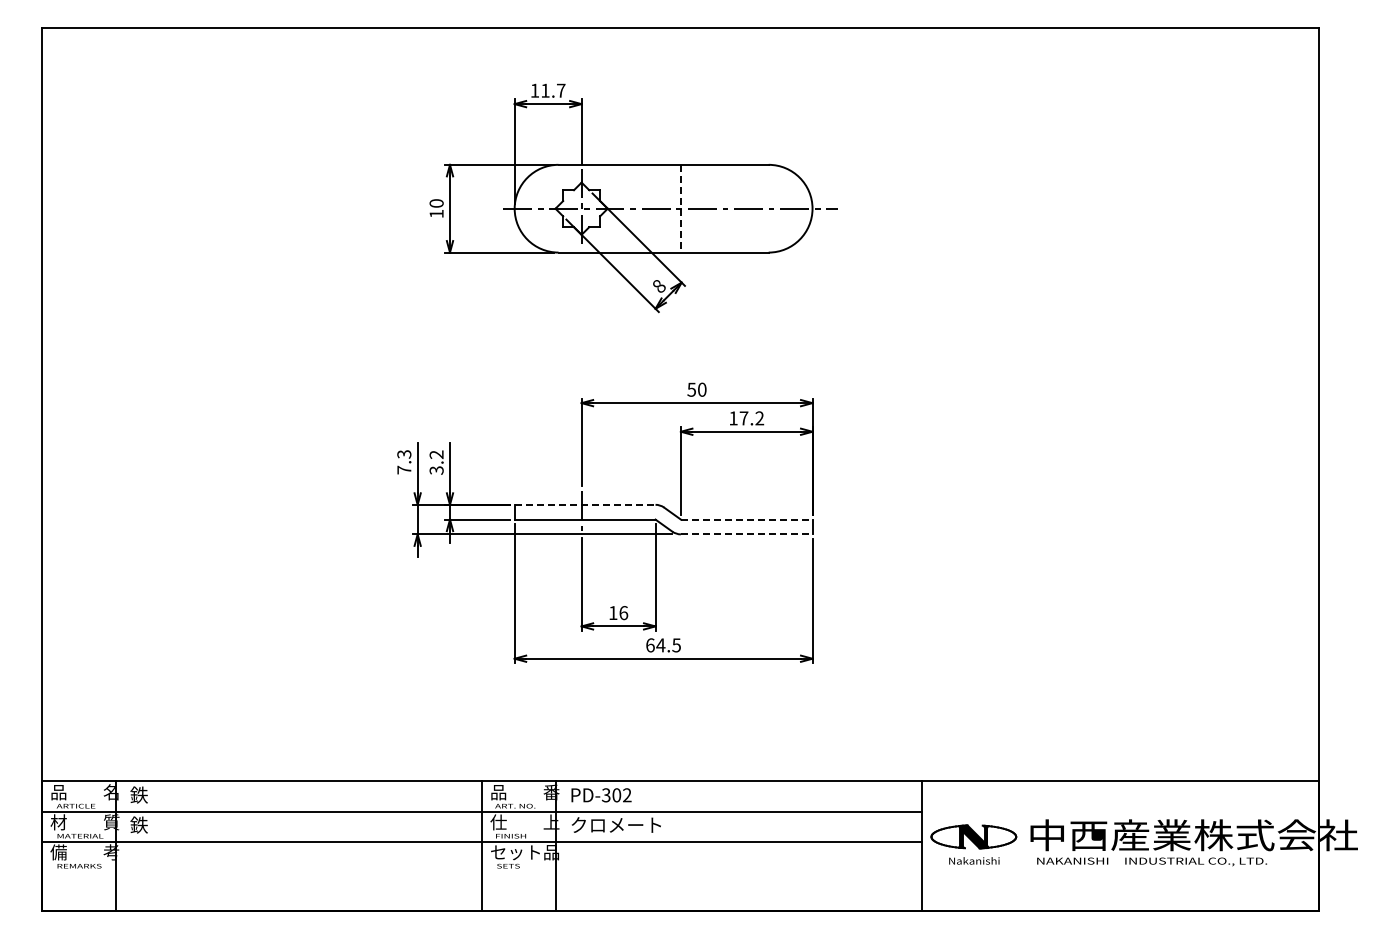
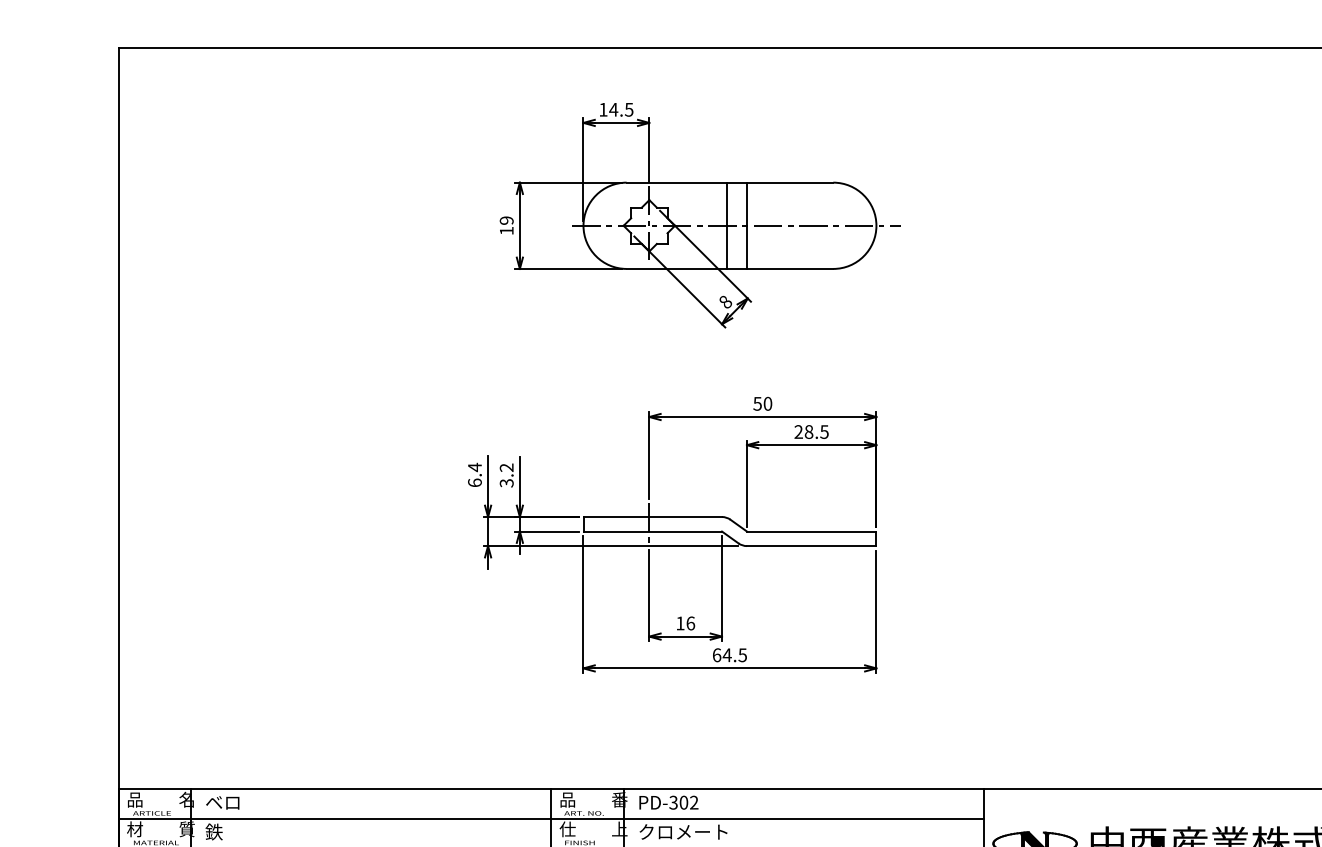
text: (552, 90) -> (620, 109), 11.7 -> 14.5
text: (436, 203) -> (506, 220), 10 -> 19
line: (660, 208) -> (726, 225), added
line: (680, 208) -> (746, 225), dashed -> solid
text: (746, 418) -> (811, 432), 17.2 -> 28.5
text: (404, 461) -> (475, 474), 7.3 -> 6.4
line: (585, 504) -> (653, 516), dashed -> solid
line: (746, 519) -> (811, 531), dashed -> solid
line: (746, 534) -> (811, 546), dashed -> solid
text: (147, 794) -> (222, 801), 鉄 -> ベロ

